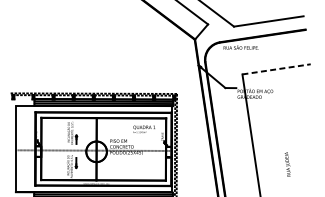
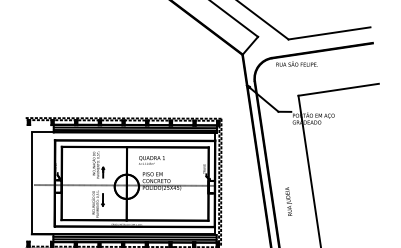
line: (276, 69) -> (338, 89), dashed -> solid
text: (143, 129) -> (151, 160), moved
text: (287, 164) -> (288, 201), moved

